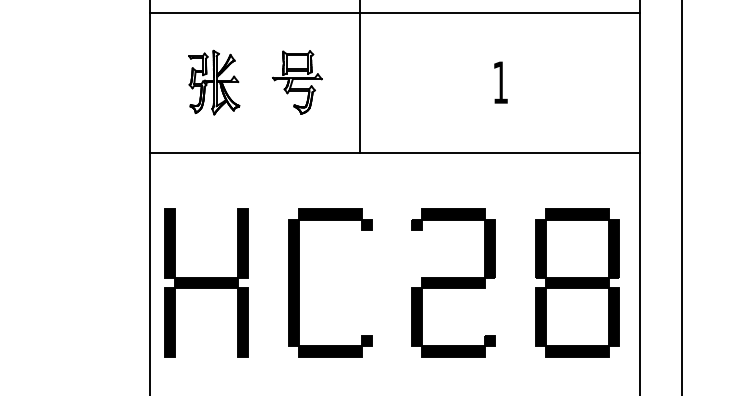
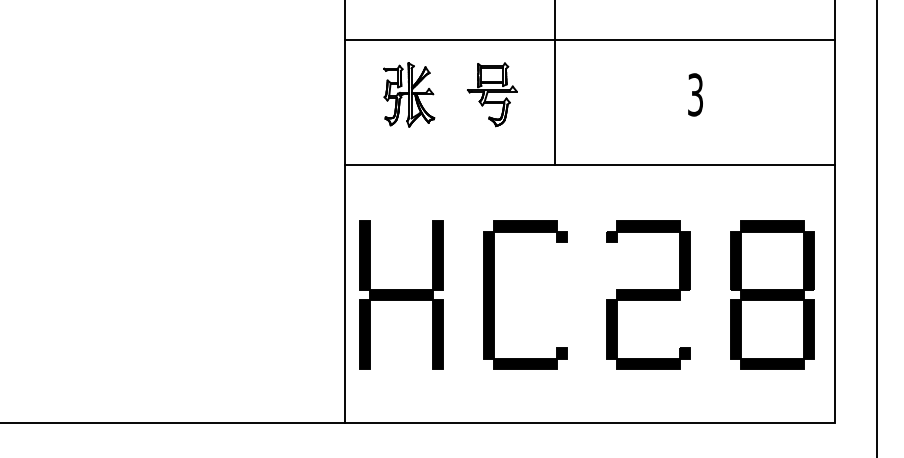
line: (394, 12) -> (589, 39), moved
text: (500, 82) -> (695, 94), 1 -> 3

